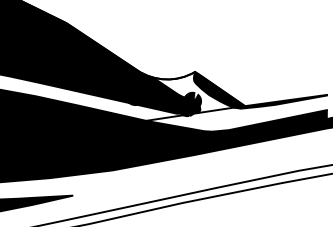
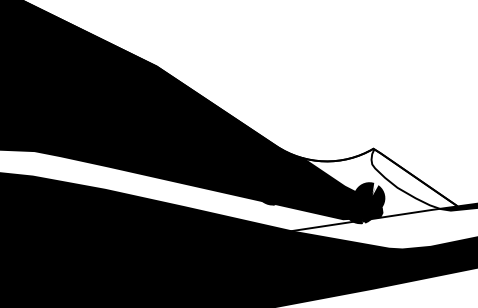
fill: (219, 89) -> (414, 178), removed

